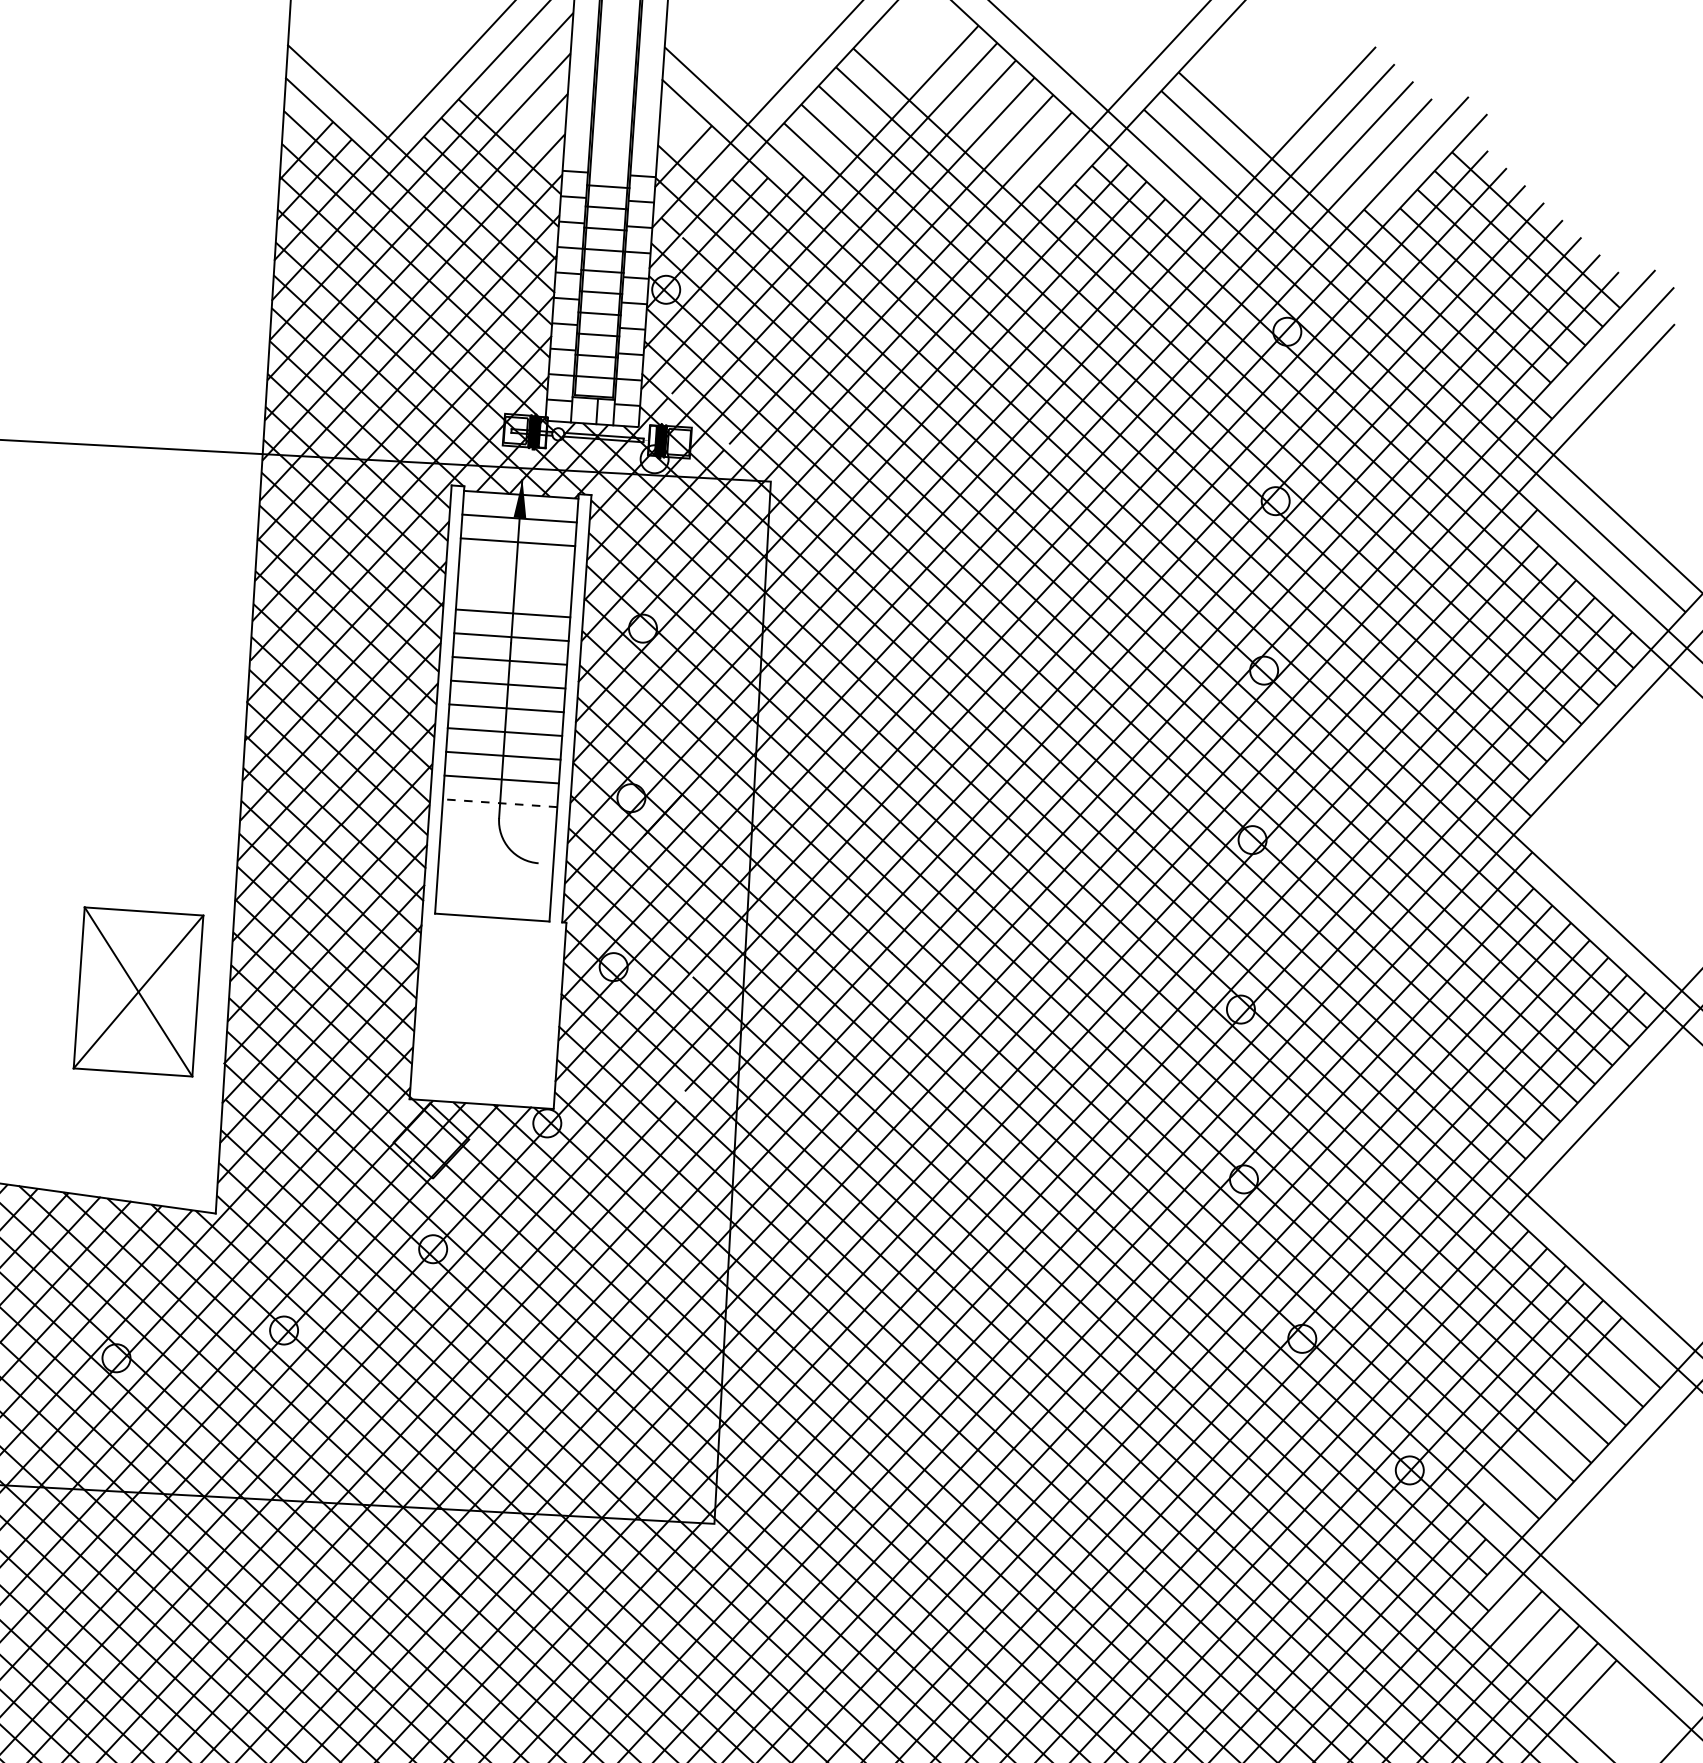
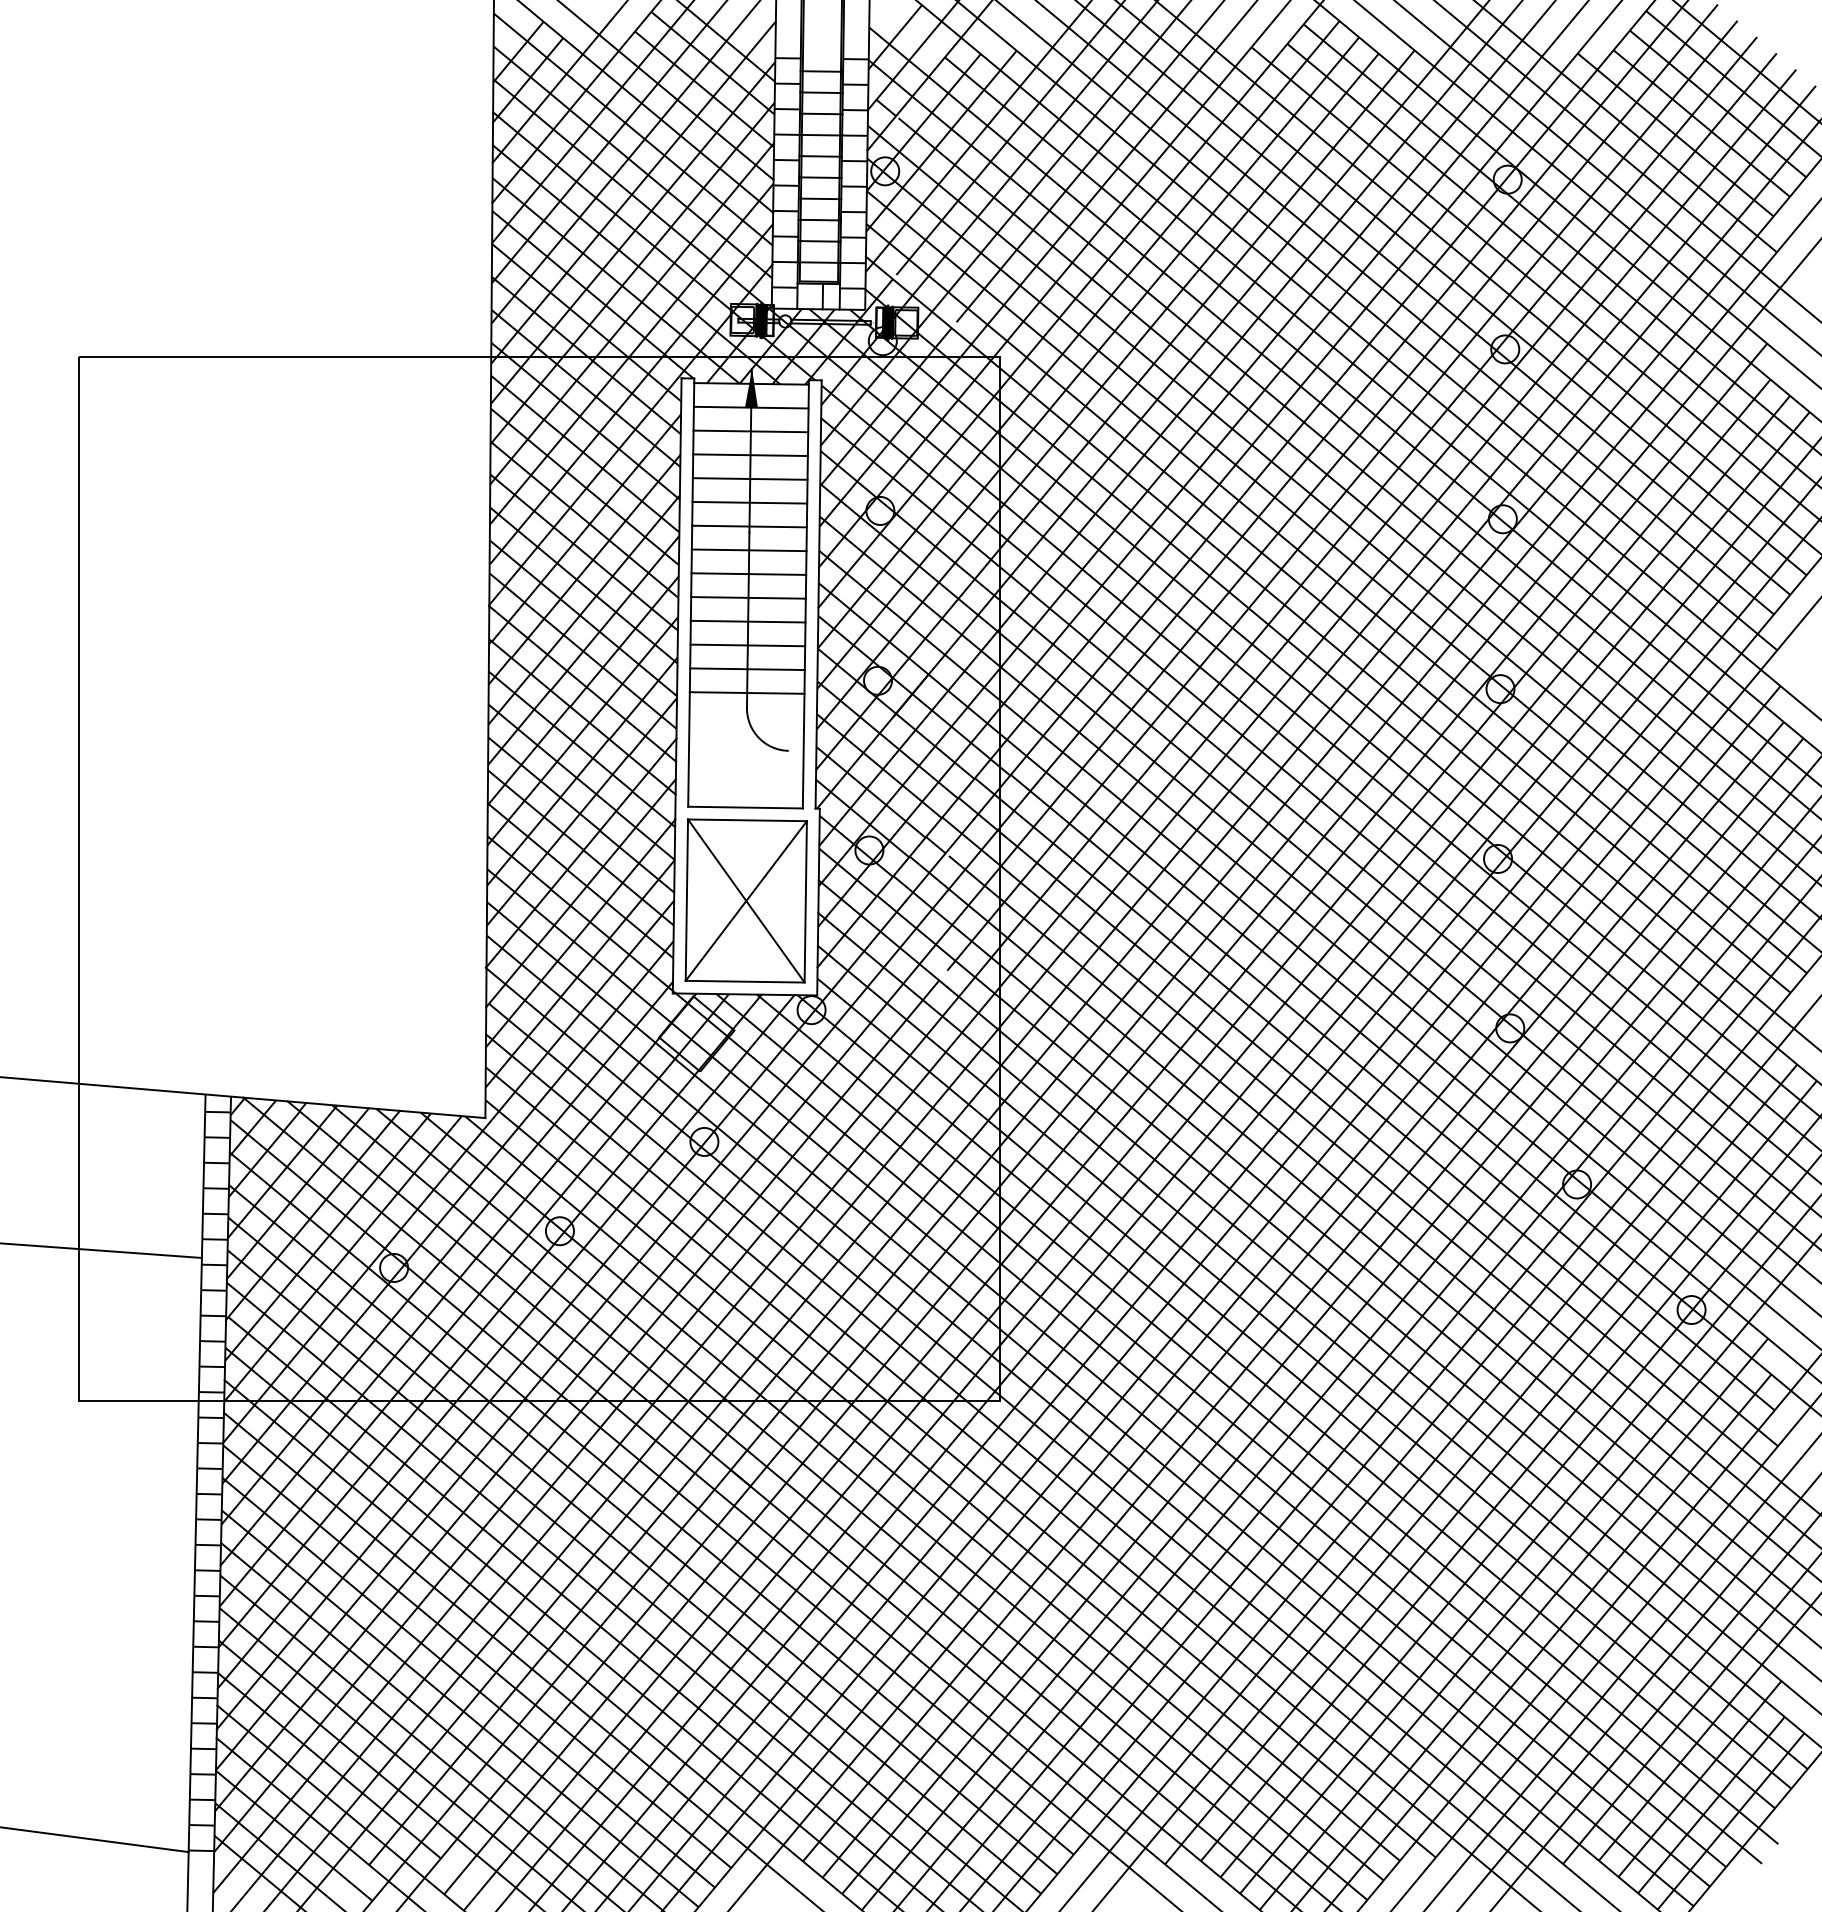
line: (516, 566) -> (750, 455), added
line: (514, 589) -> (749, 478), added
line: (499, 802) -> (746, 692), dashed -> solid
part: (137, 991) -> (745, 900), moved

